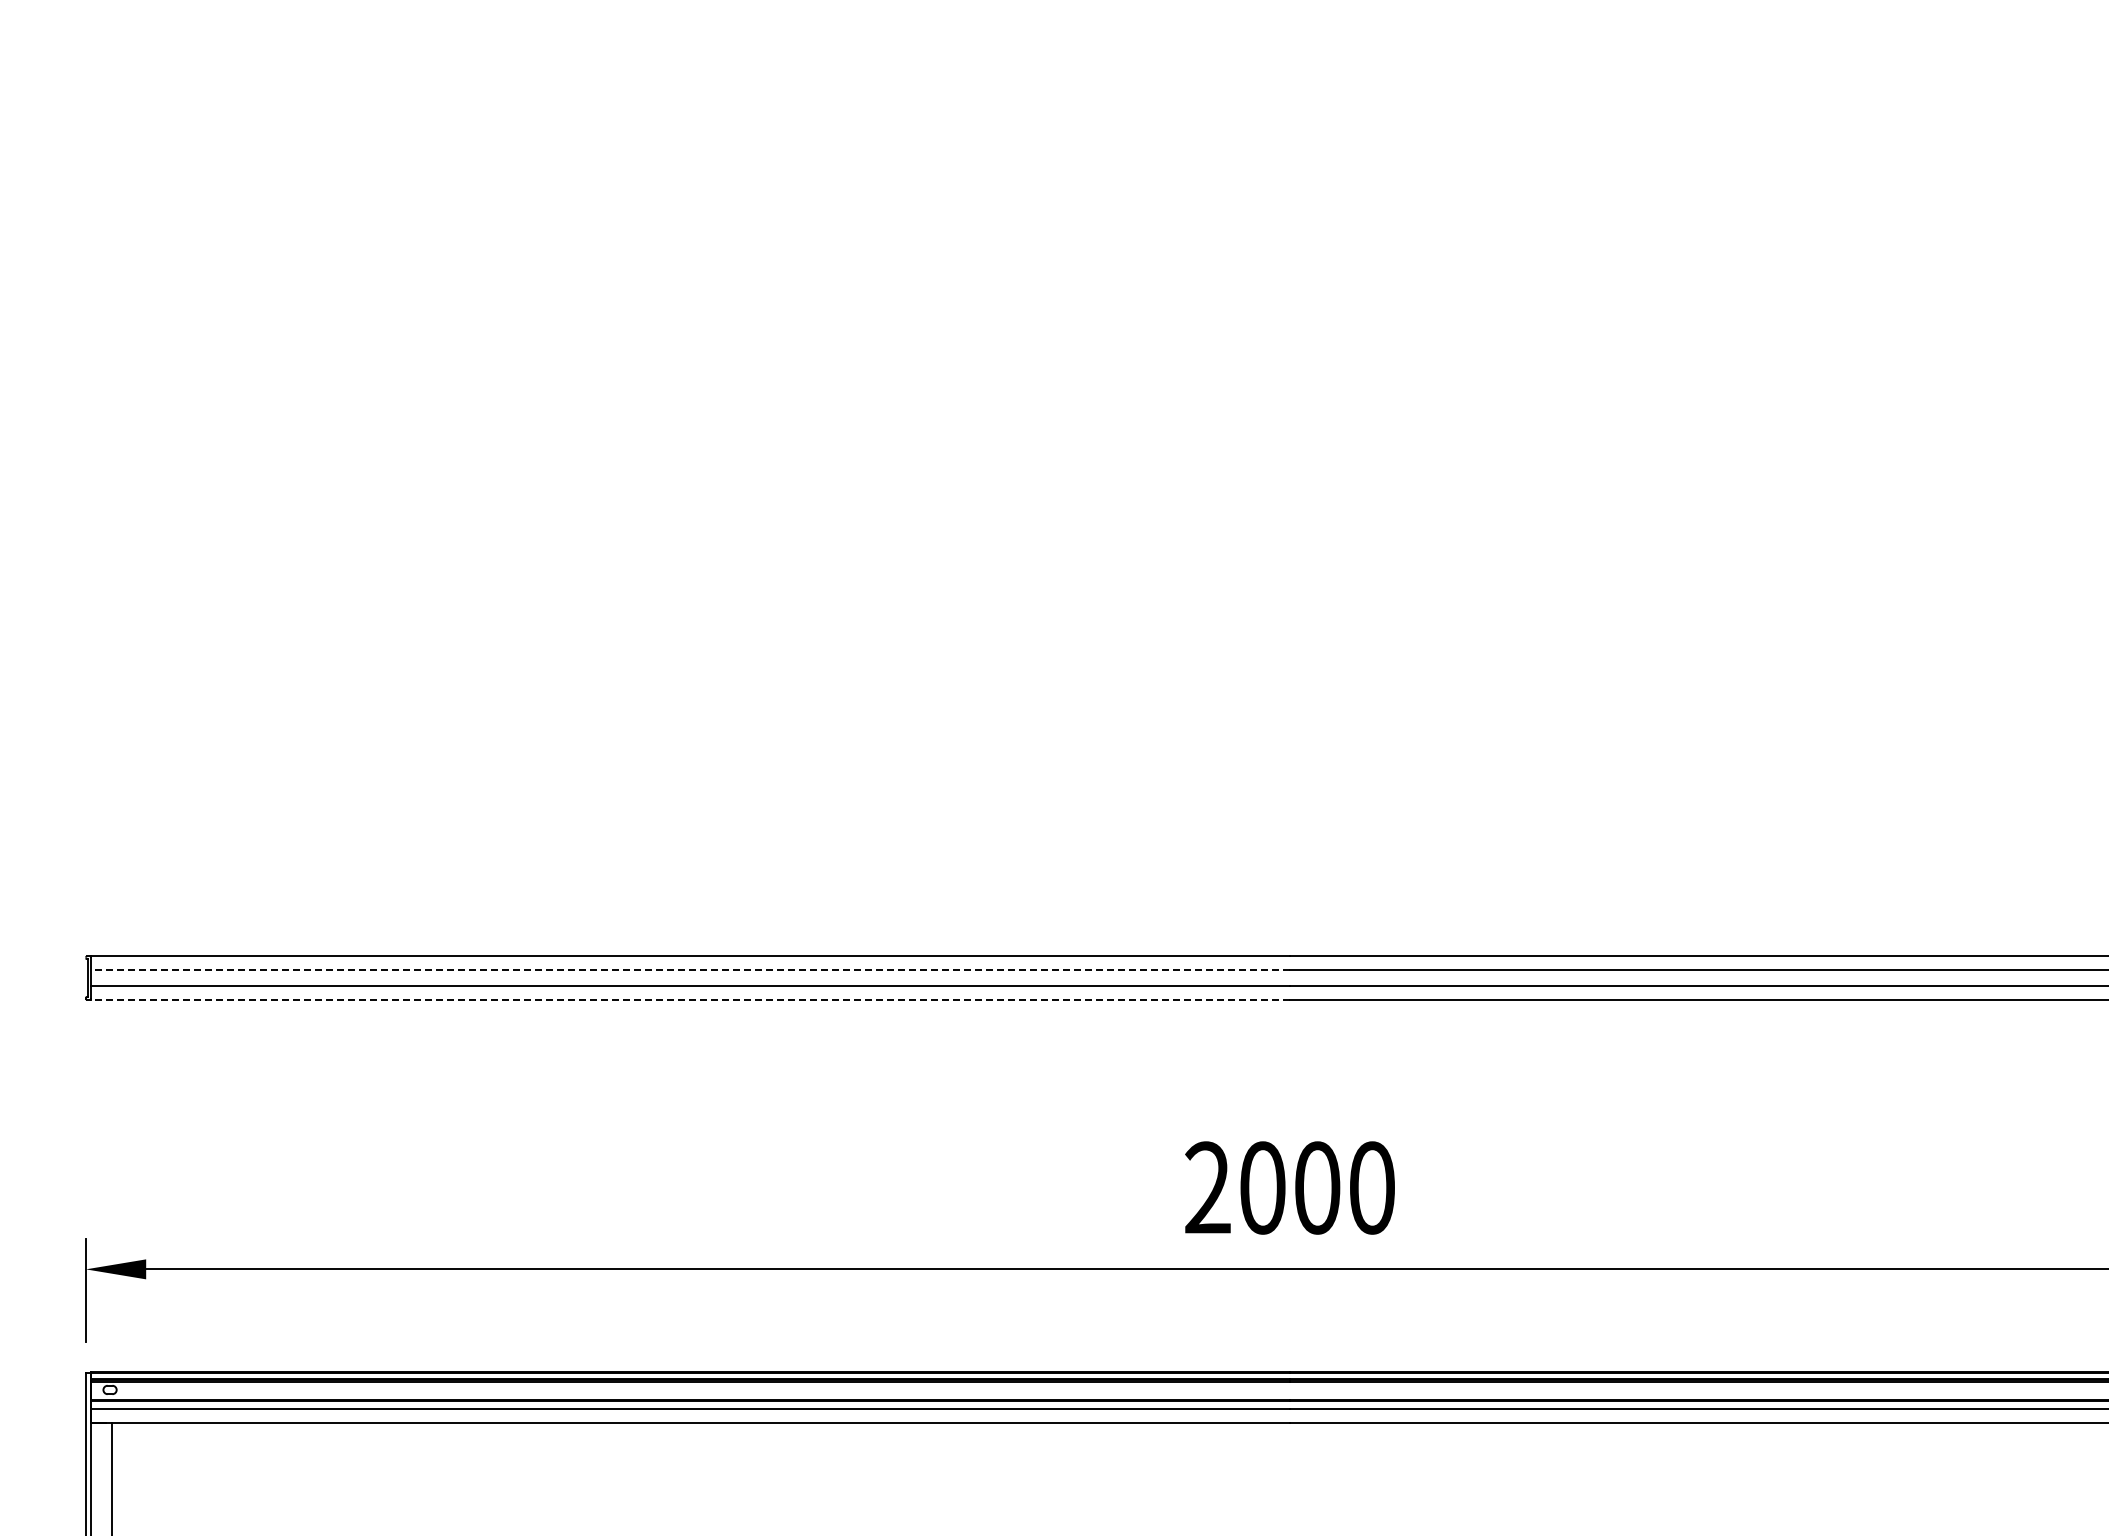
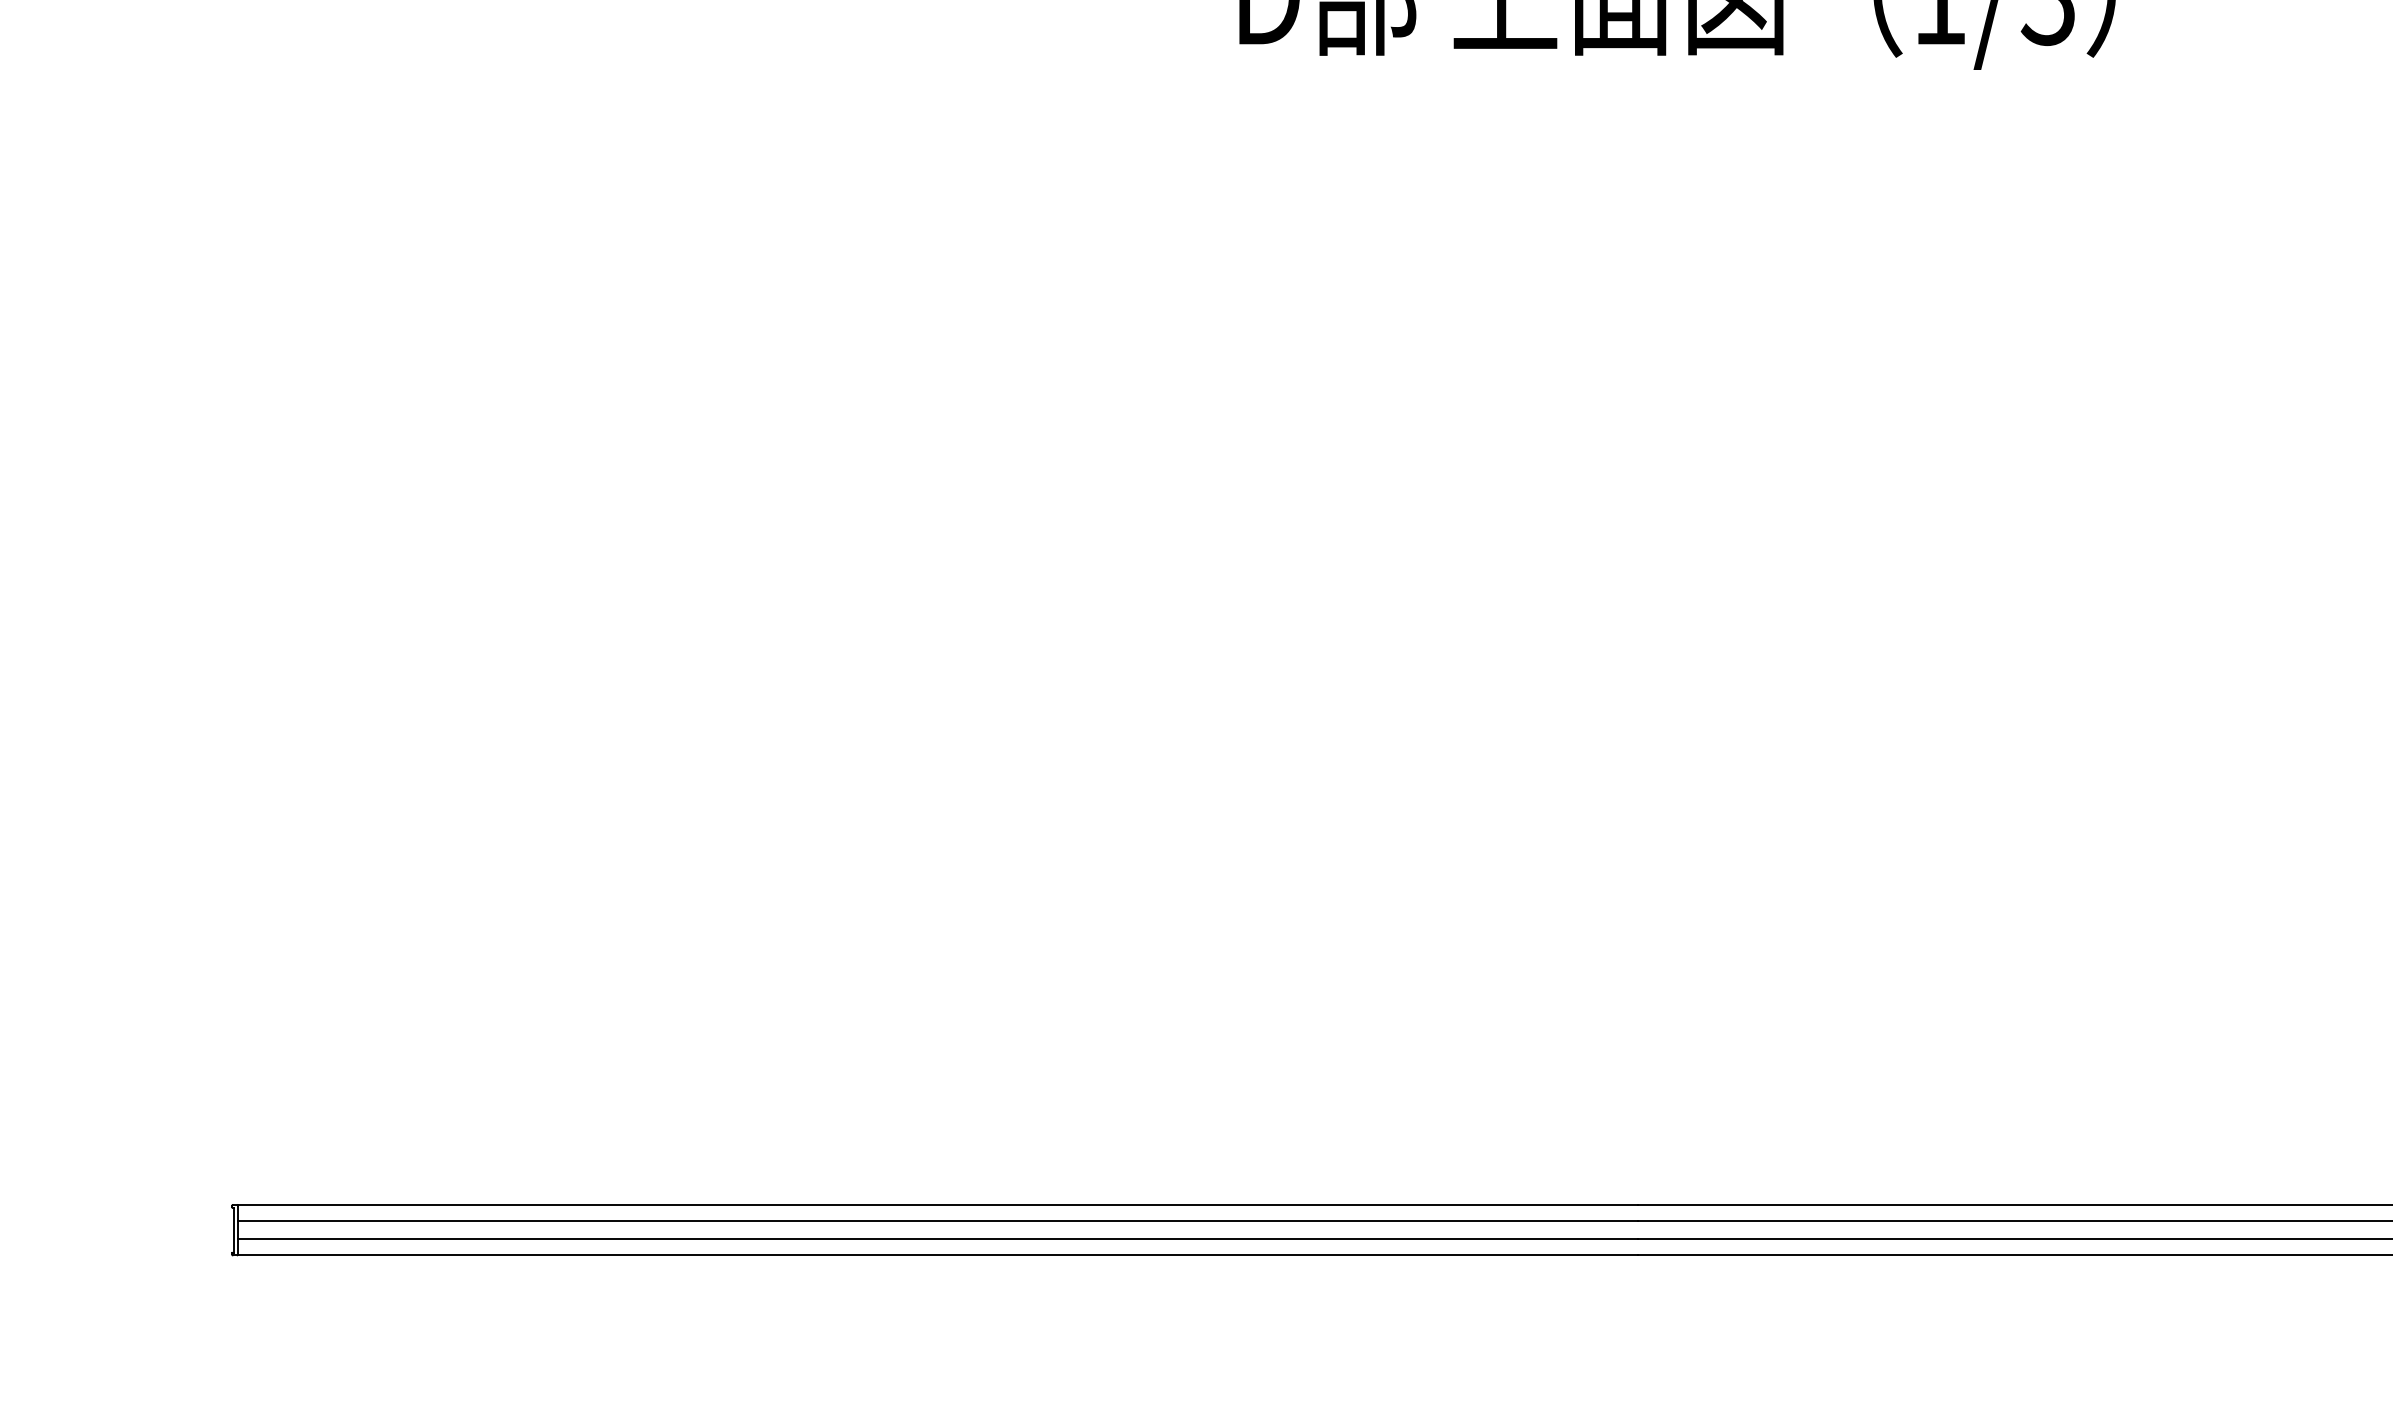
line: (690, 970) -> (937, 1221), dashed -> solid
line: (690, 999) -> (937, 1255), dashed -> solid

